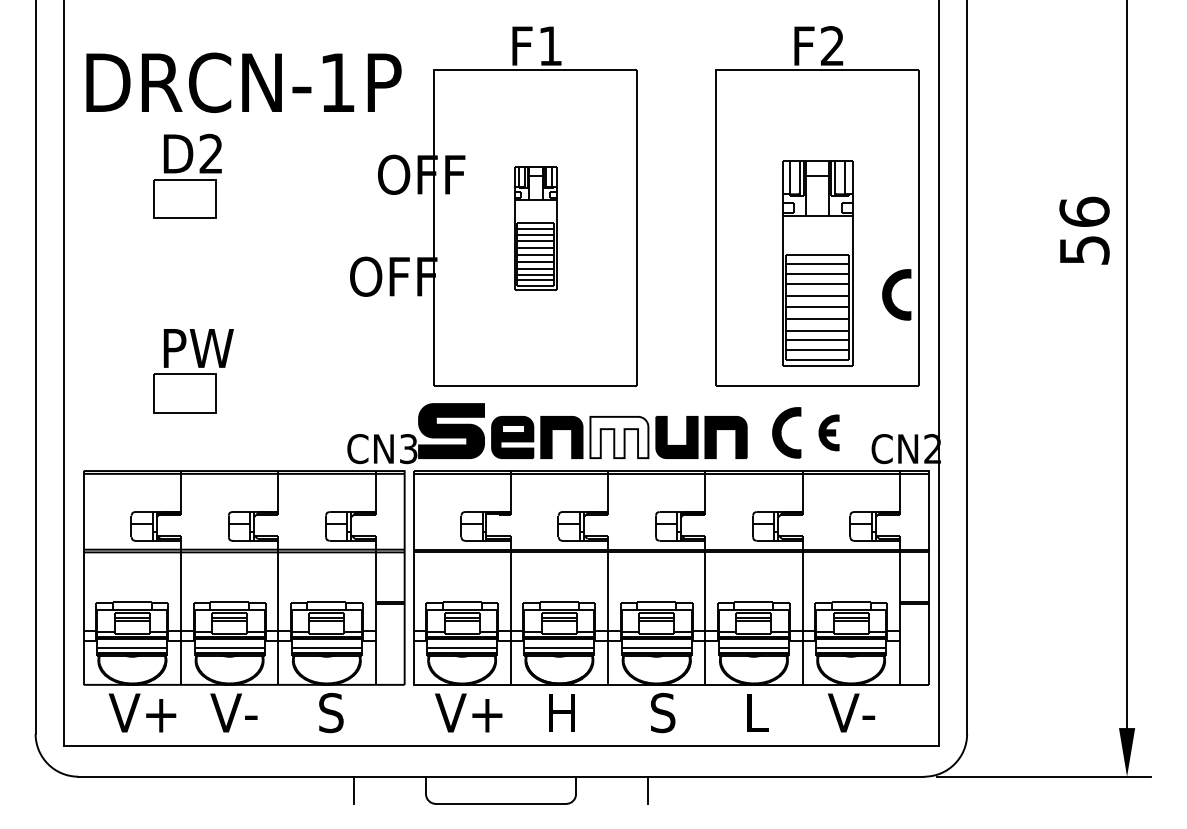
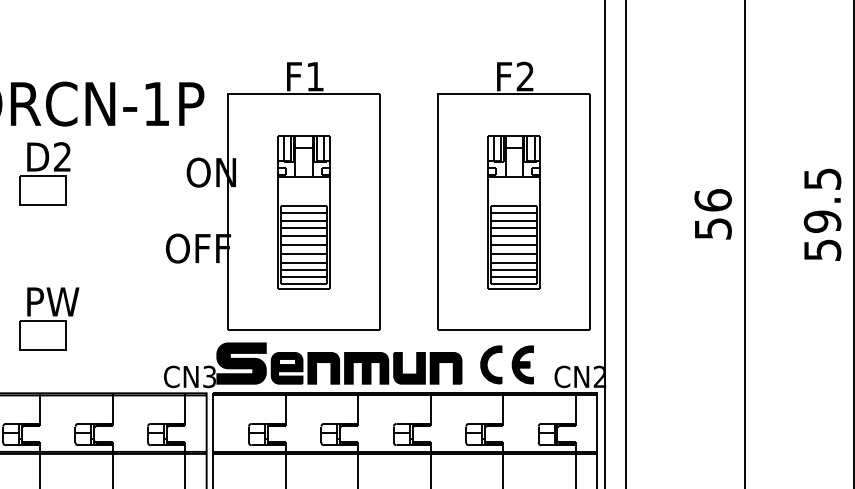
text: (443, 174) -> (235, 172), OFF -> ON
part: (535, 228) -> (304, 212), size x1.67
part: (817, 263) -> (514, 212), moved
part: (896, 294) -> (573, 261), removed
part: (828, 432) -> (522, 364), size x1.43
fill: (619, 437) -> (366, 368), added

